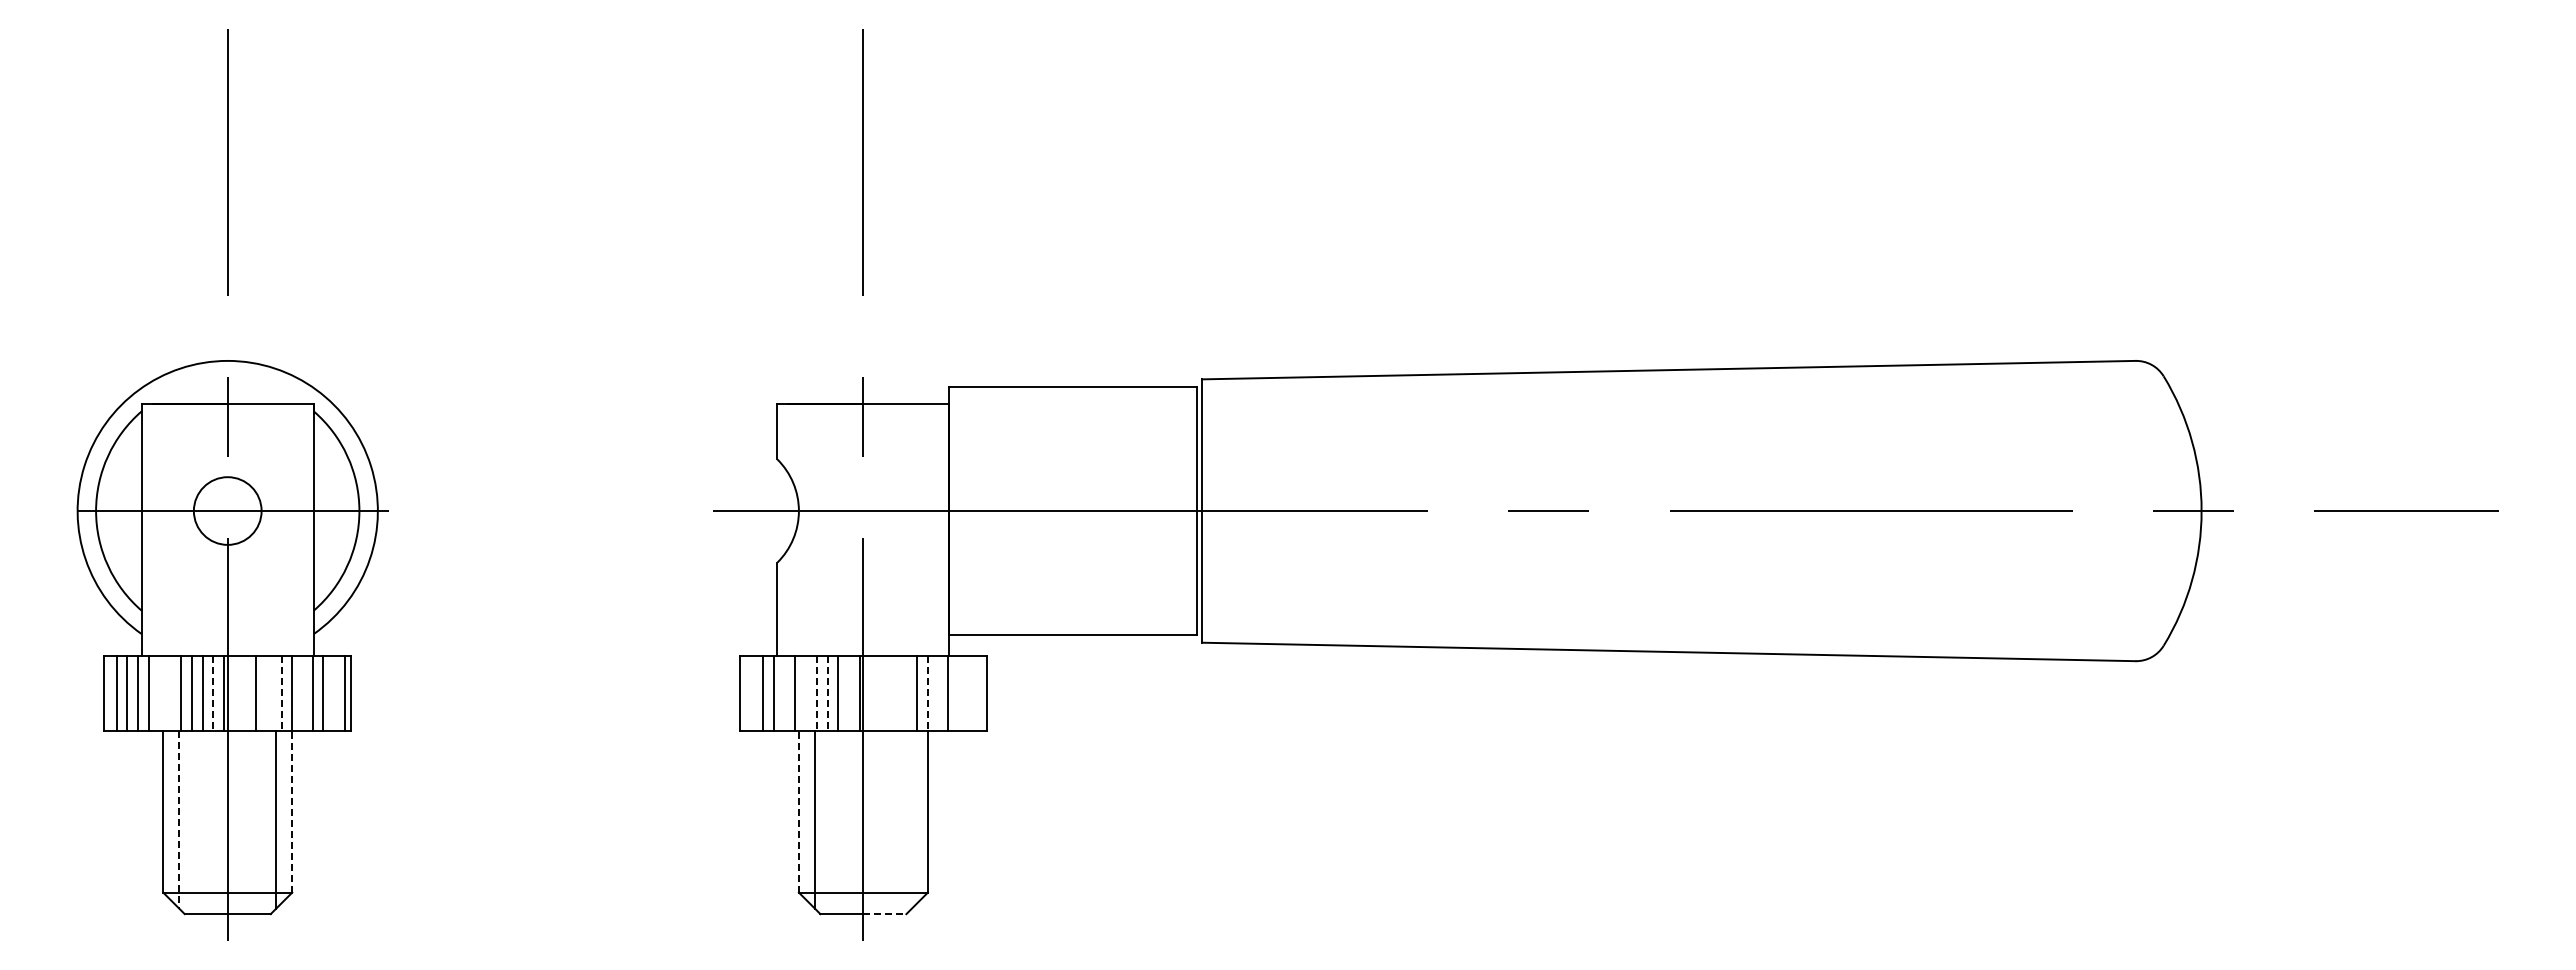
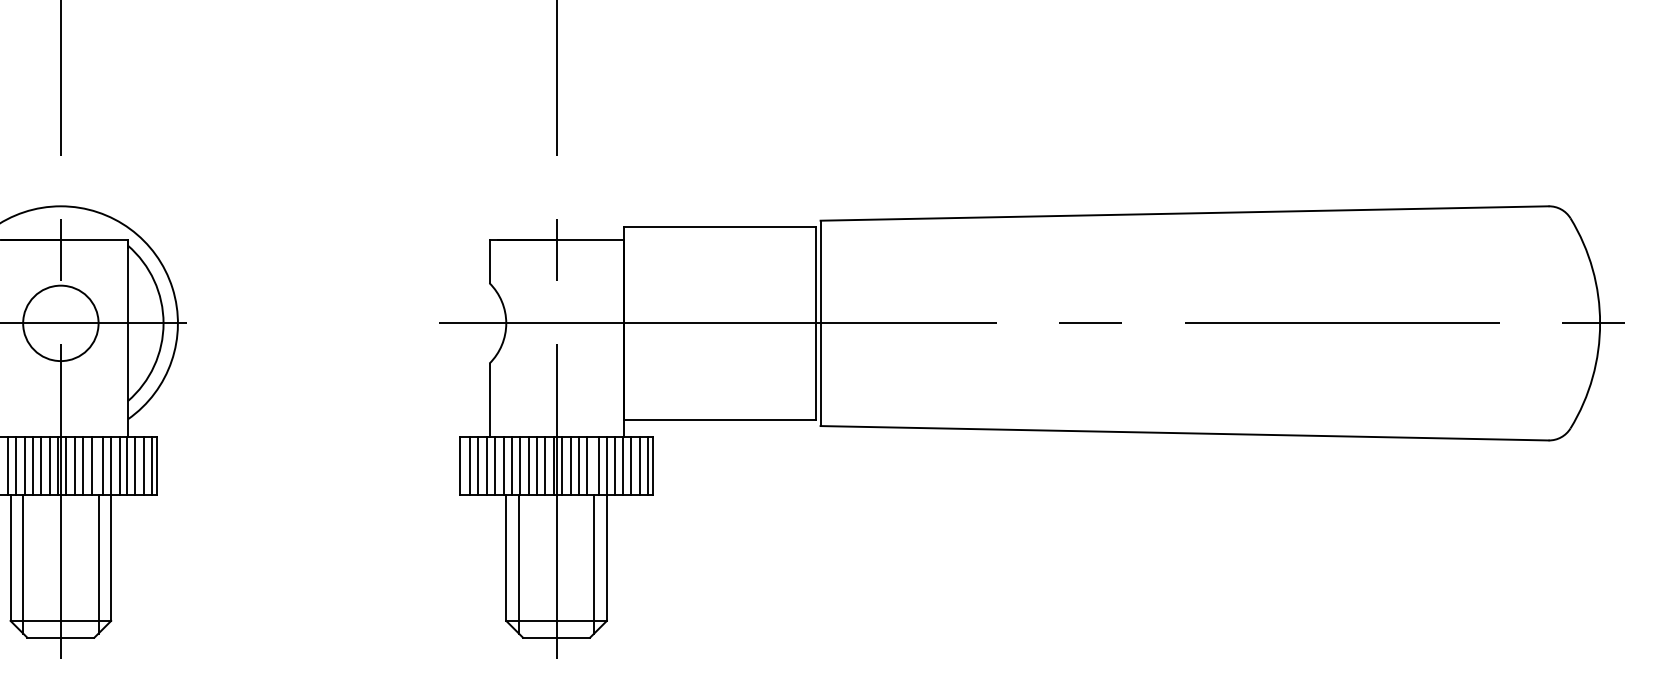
circle: (227, 510) -> (60, 322), size x1.43
line: (159, 693) -> (7, 465), added
line: (170, 693) -> (16, 465), added
line: (213, 693) -> (49, 465), dashed -> solid
line: (234, 693) -> (66, 465), added
line: (245, 693) -> (74, 465), added
line: (267, 693) -> (91, 465), added
line: (281, 693) -> (102, 465), dashed -> solid
line: (303, 693) -> (119, 465), added
line: (334, 693) -> (144, 465), added
line: (752, 693) -> (470, 465), added
line: (784, 693) -> (495, 465), added
line: (806, 693) -> (512, 465), added
line: (816, 693) -> (519, 465), dashed -> solid
line: (827, 693) -> (528, 465), dashed -> solid
line: (849, 693) -> (545, 465), added
line: (870, 693) -> (562, 465), added
line: (881, 693) -> (570, 465), added
line: (892, 693) -> (579, 465), added
line: (902, 693) -> (587, 465), added
line: (928, 693) -> (607, 465), dashed -> solid
line: (938, 693) -> (615, 465), added
line: (959, 693) -> (631, 465), added
line: (969, 693) -> (639, 465), added
line: (980, 693) -> (647, 465), added
line: (292, 812) -> (111, 558), dashed -> solid
line: (798, 812) -> (505, 558), dashed -> solid
line: (911, 819) -> (594, 563), added
line: (179, 820) -> (23, 564), dashed -> solid
line: (885, 914) -> (573, 638), dashed -> solid

